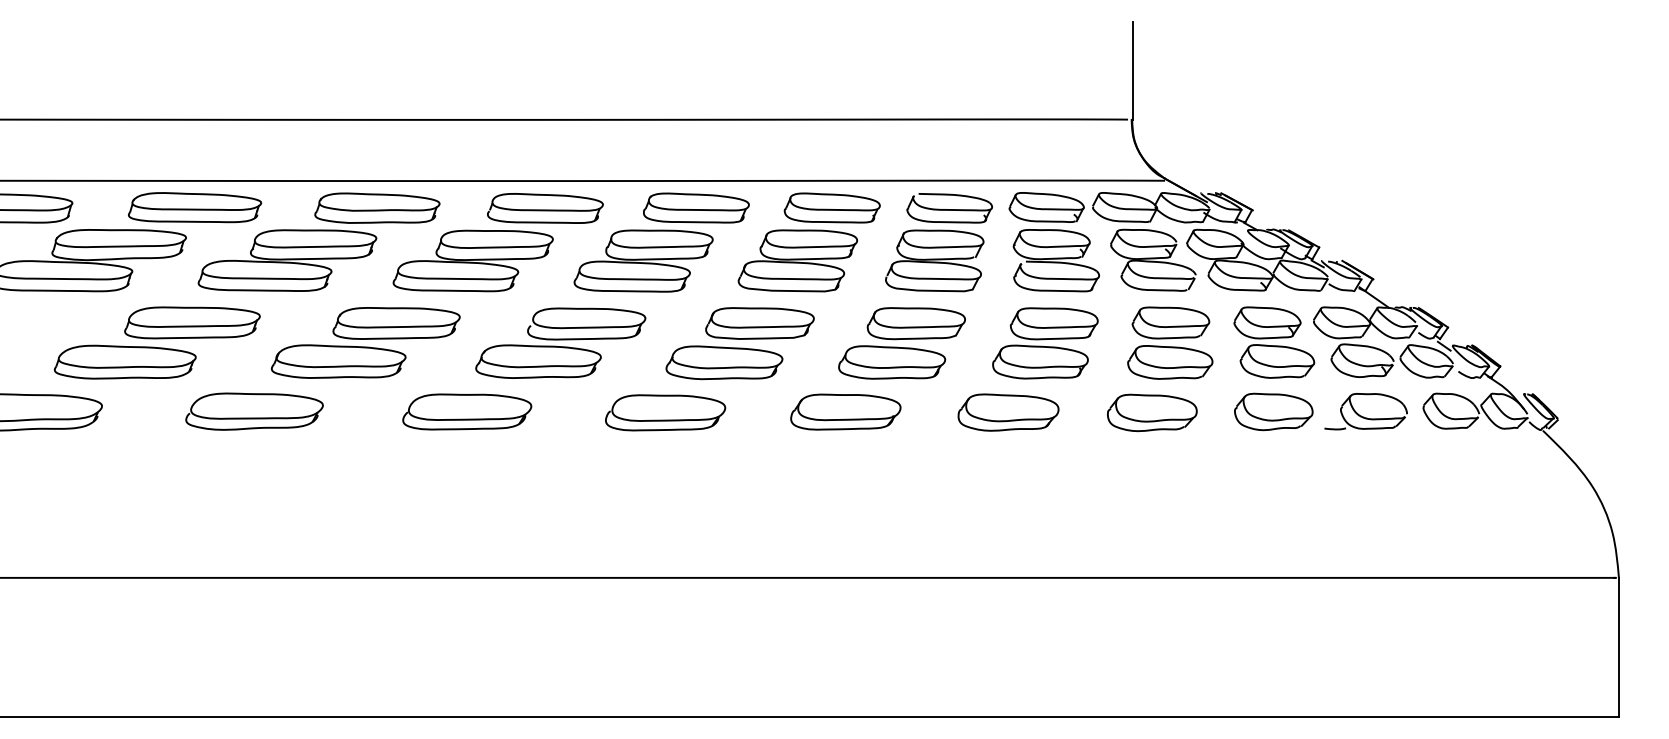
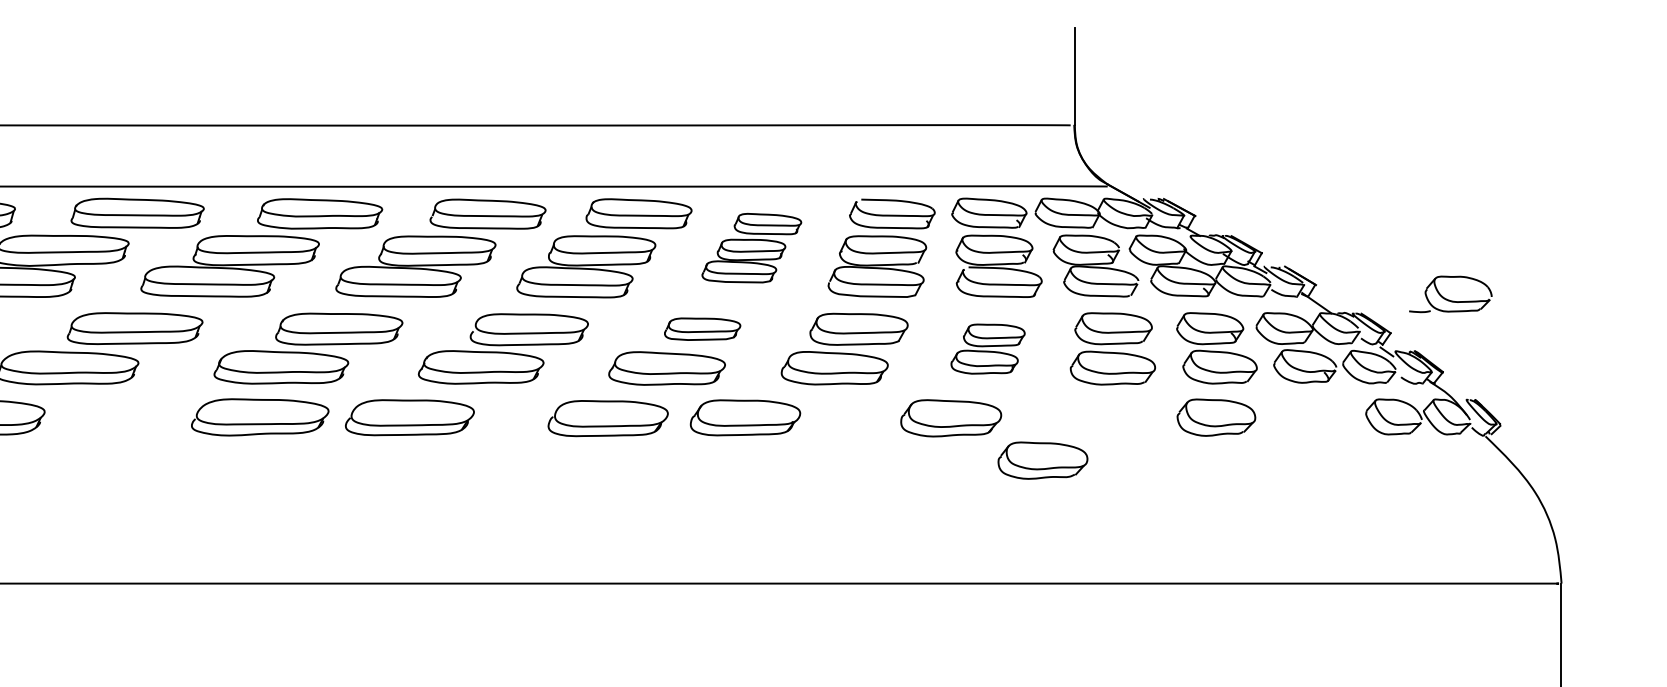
part: (808, 242) -> (751, 248), size x0.7
part: (759, 323) -> (702, 329), size x0.7
part: (1045, 343) -> (988, 349), size x0.7
part: (254, 411) -> (260, 417), moved
part: (845, 411) -> (745, 417), moved
part: (1365, 411) -> (1450, 294), moved
part: (1152, 412) -> (1043, 460), moved

